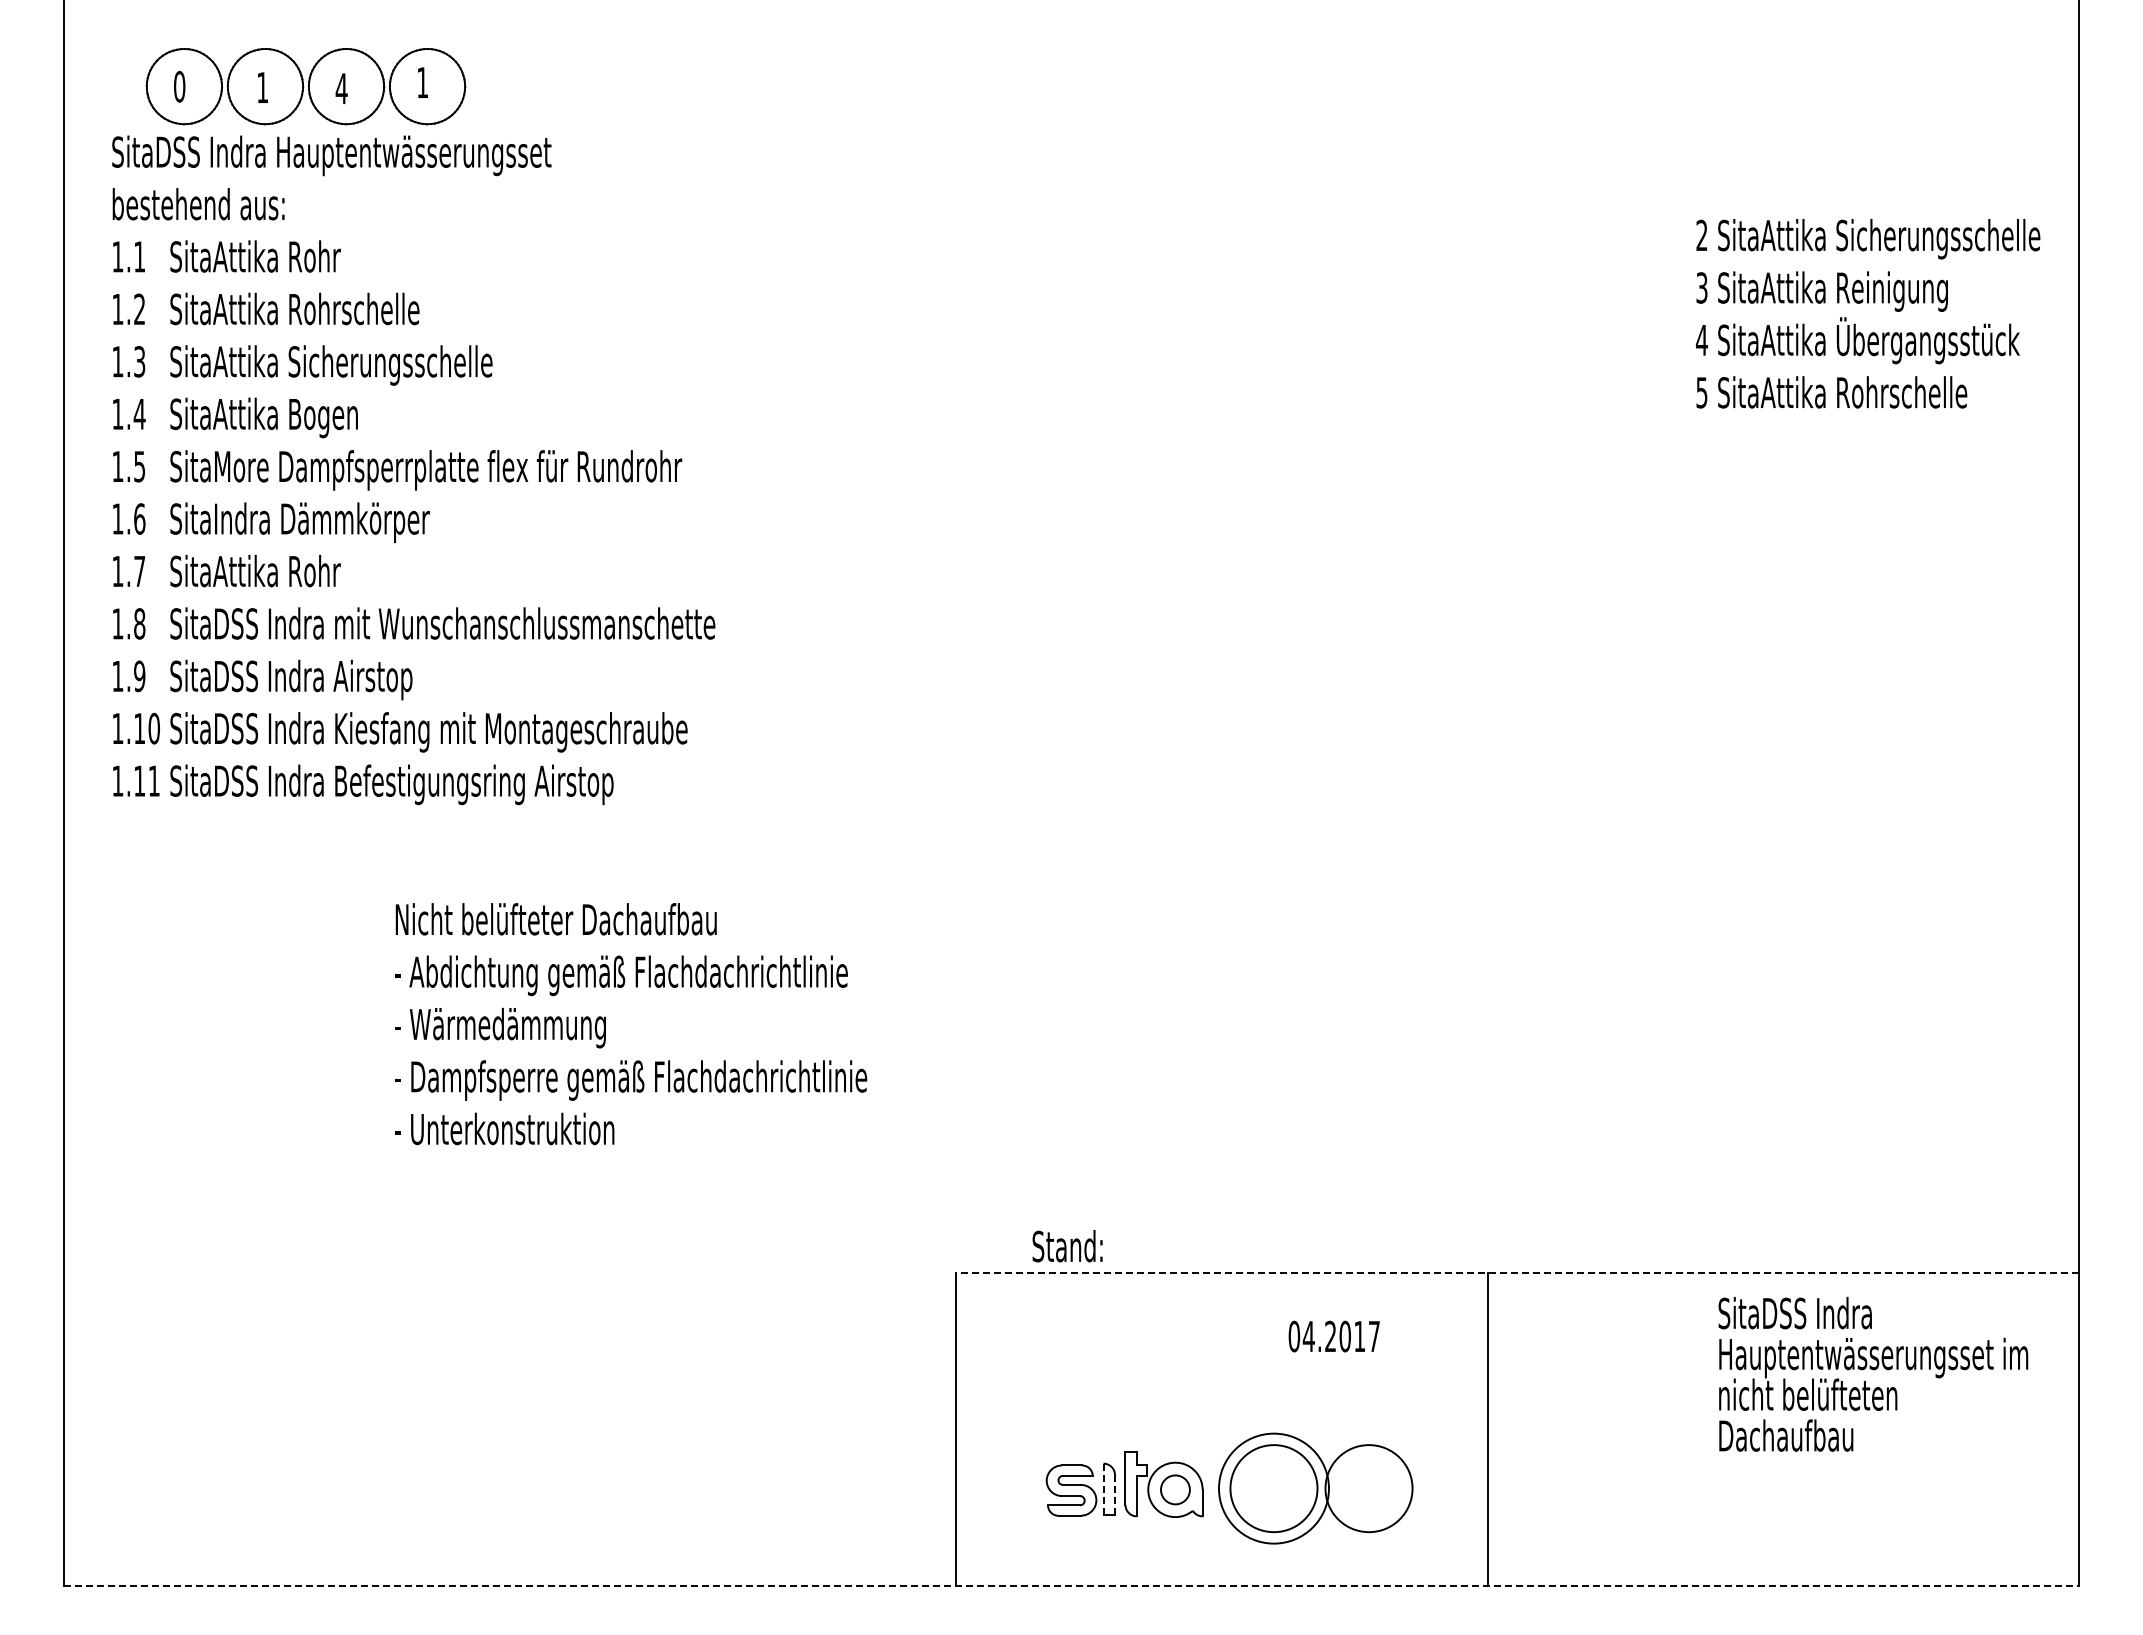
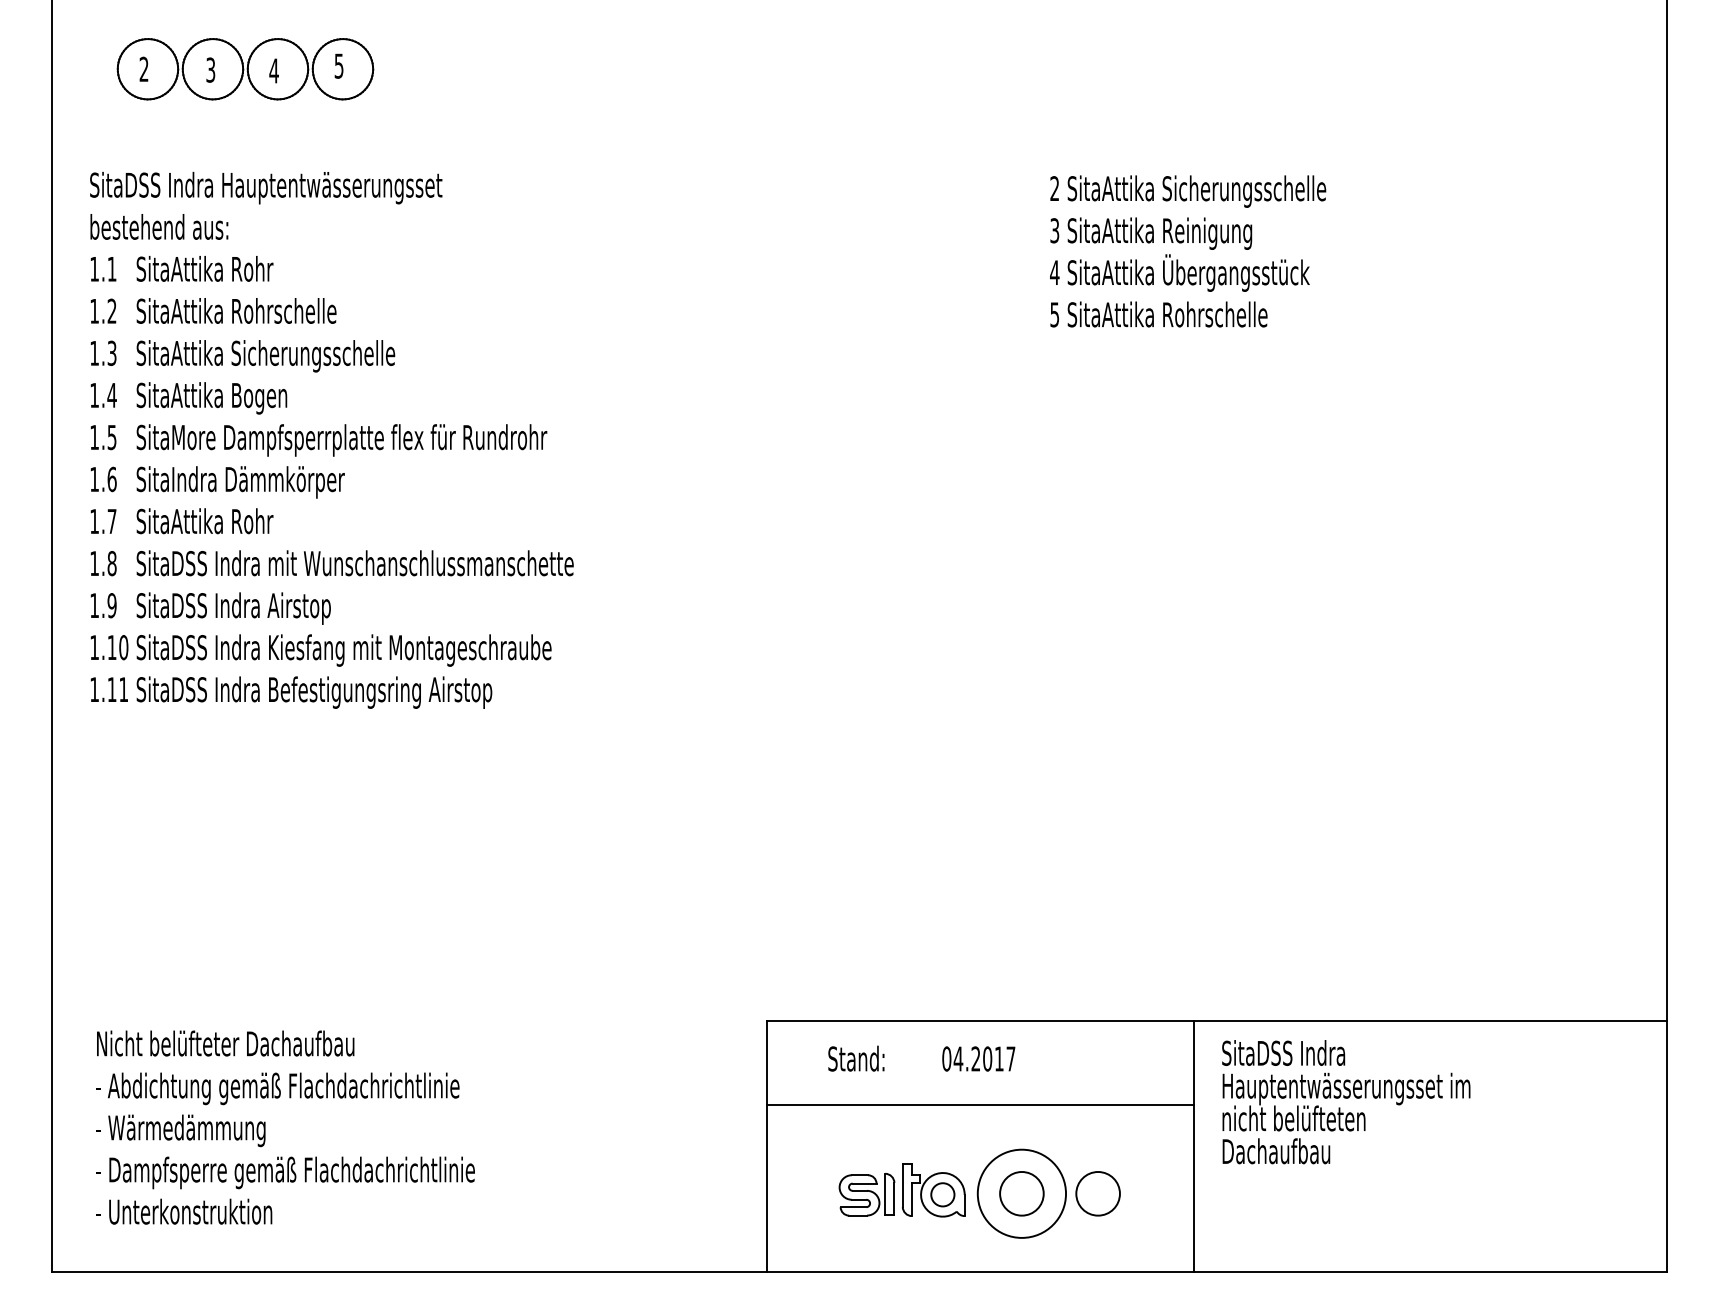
text: (422, 82) -> (338, 65), 1 -> 5
text: (179, 86) -> (144, 69), 0 -> 2
text: (262, 87) -> (210, 69), 1 -> 3
text: (1868, 313) -> (1188, 251), moved
text: (413, 470) -> (331, 440), moved
text: (631, 1024) -> (285, 1127), moved
text: (1067, 1246) -> (856, 1058), moved
line: (1516, 1273) -> (1216, 1021), dashed -> solid
text: (1333, 1336) -> (978, 1058), moved
text: (1873, 1374) -> (1346, 1102), moved
line: (1221, 1377) -> (979, 1104), added
circle: (1273, 1488) -> (1021, 1193), size x0.62
circle: (1368, 1488) -> (1097, 1193), size x0.62
line: (1103, 1489) -> (885, 1194), dashed -> solid
line: (1115, 1494) -> (894, 1198), dashed -> solid
line: (1071, 1585) -> (859, 1271), dashed -> solid

